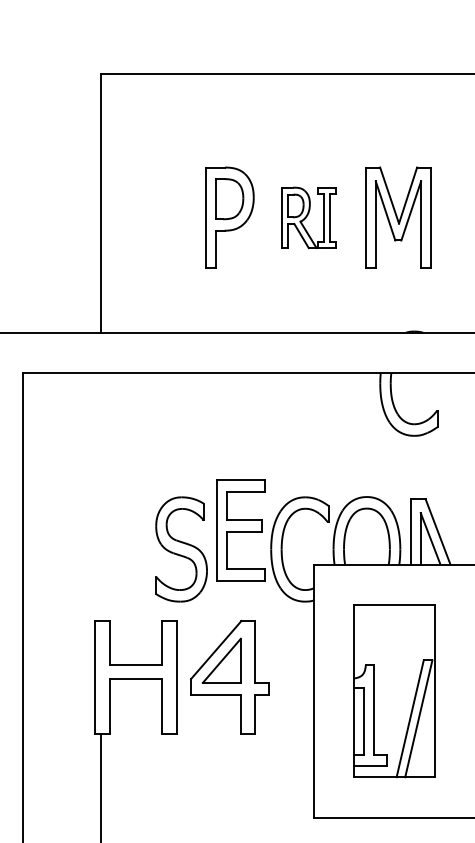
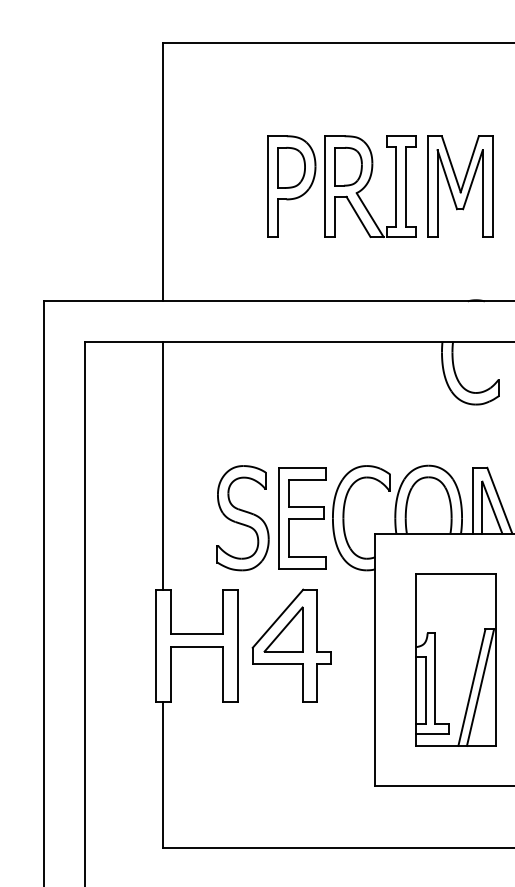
part: (308, 217) -> (370, 186), size x1.67
line: (101, 496) -> (163, 465), added
part: (240, 530) -> (302, 518), moved

